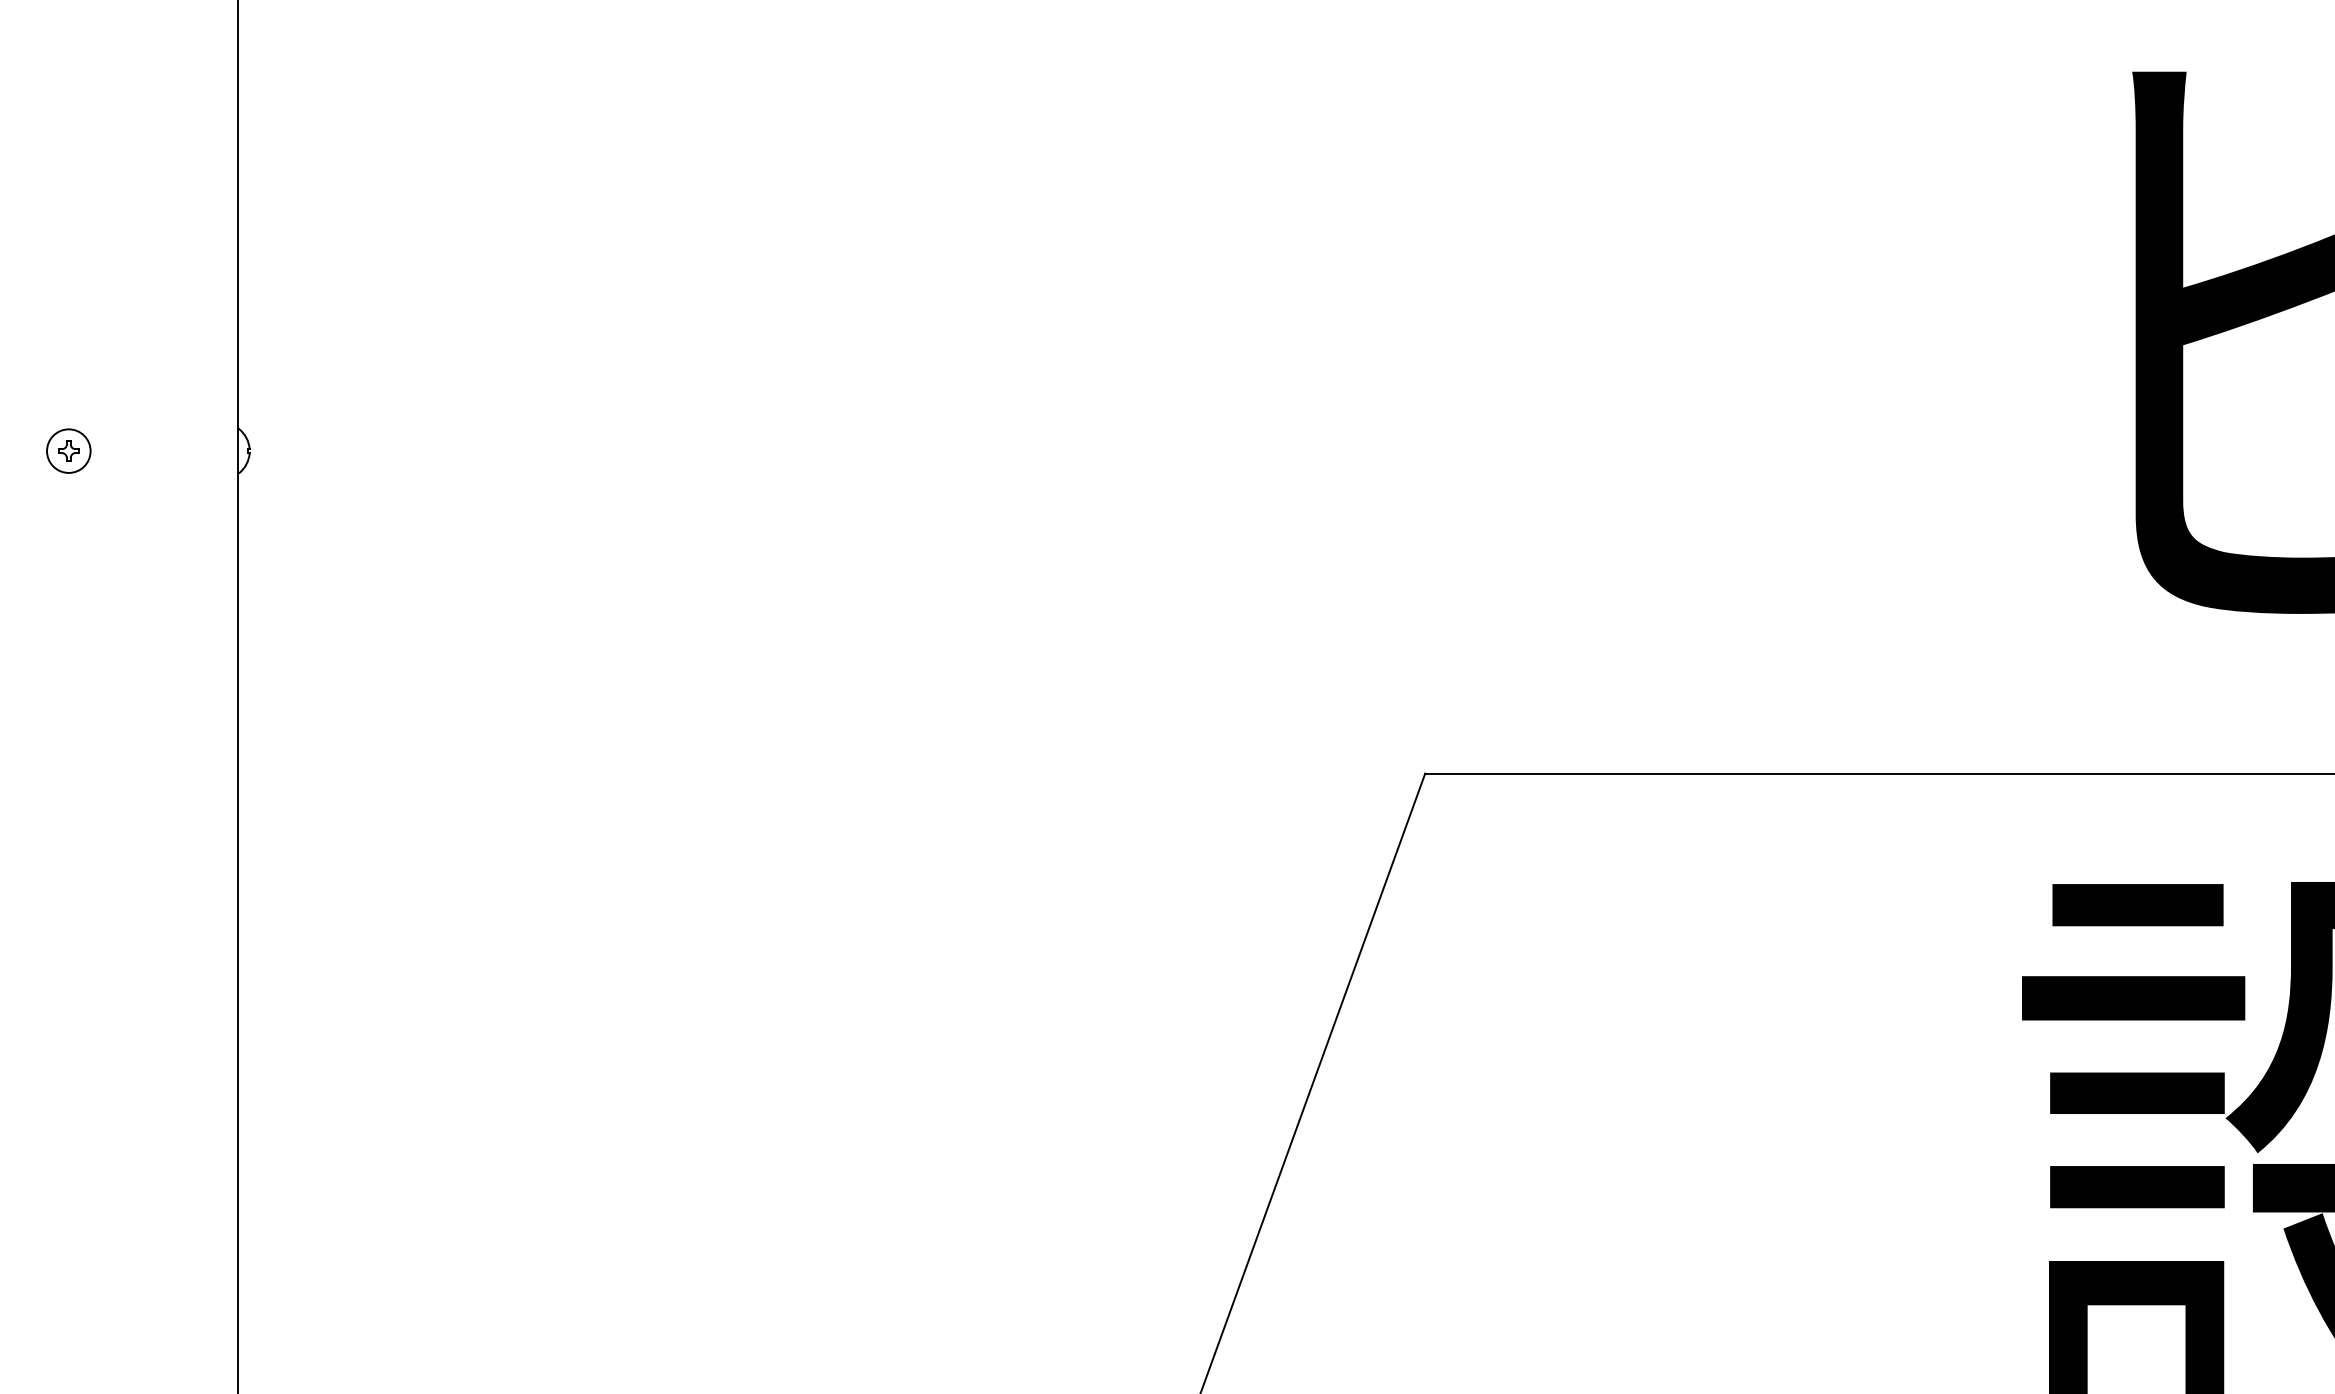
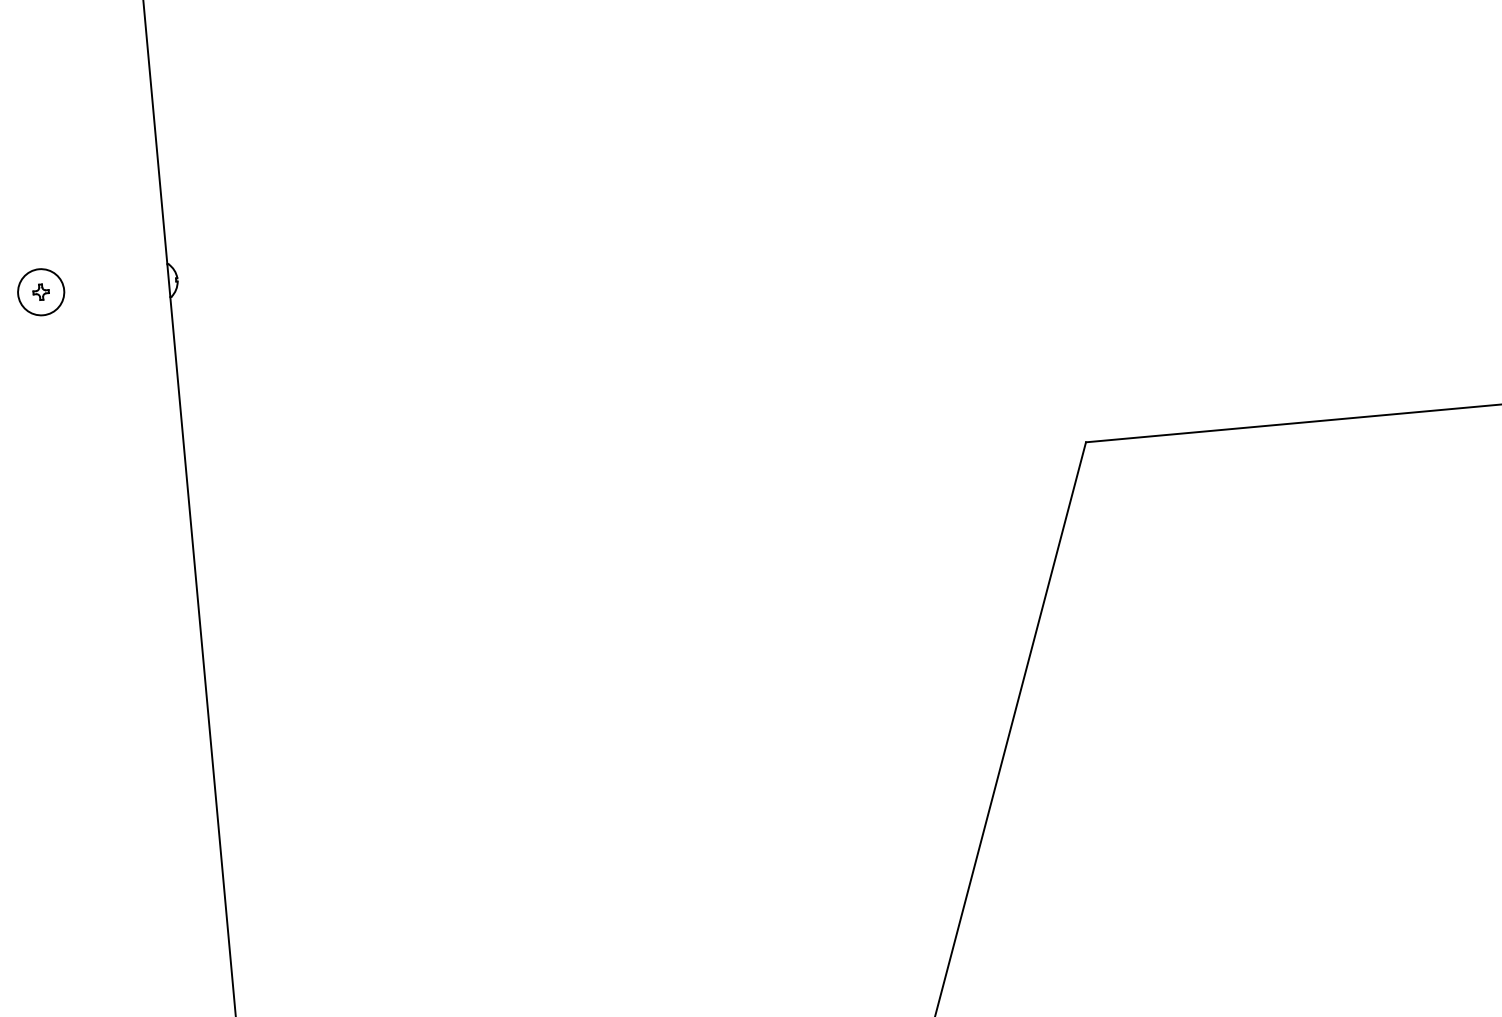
circle: (68, 450) -> (40, 291), size x1.4

